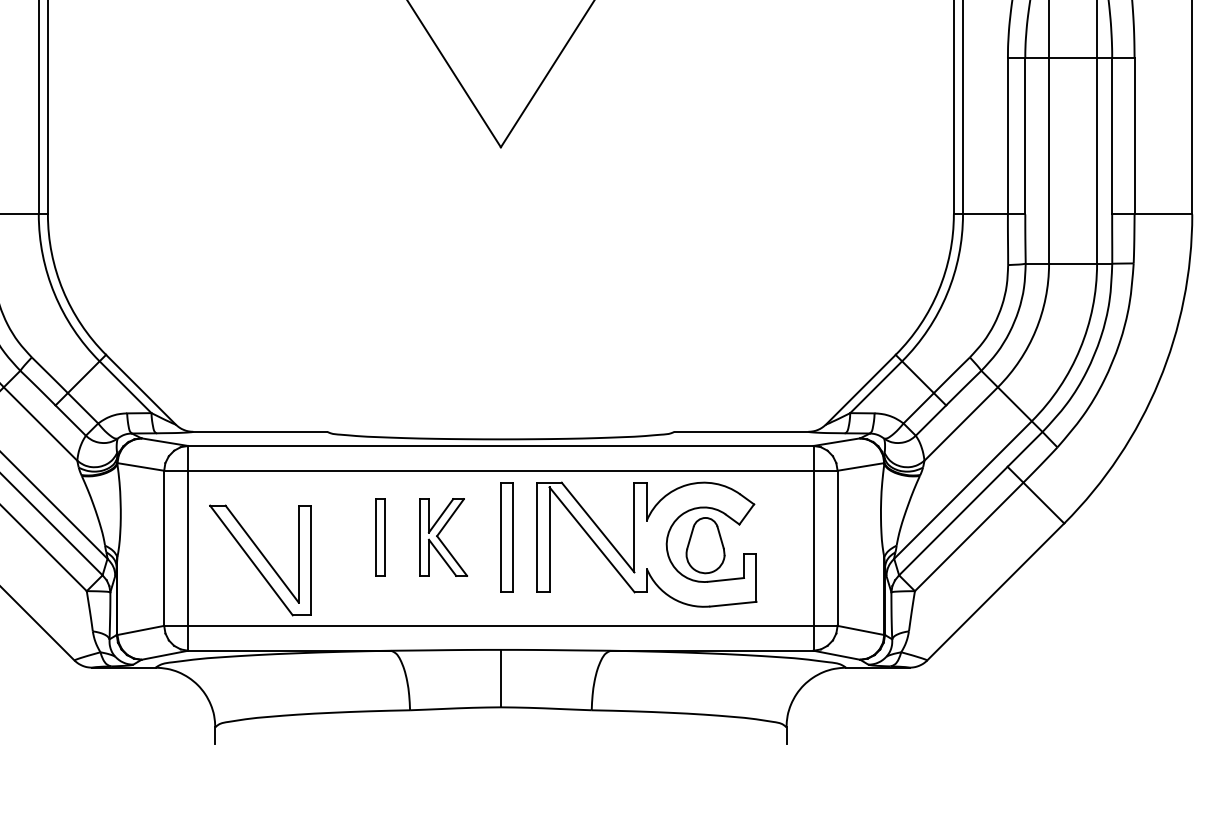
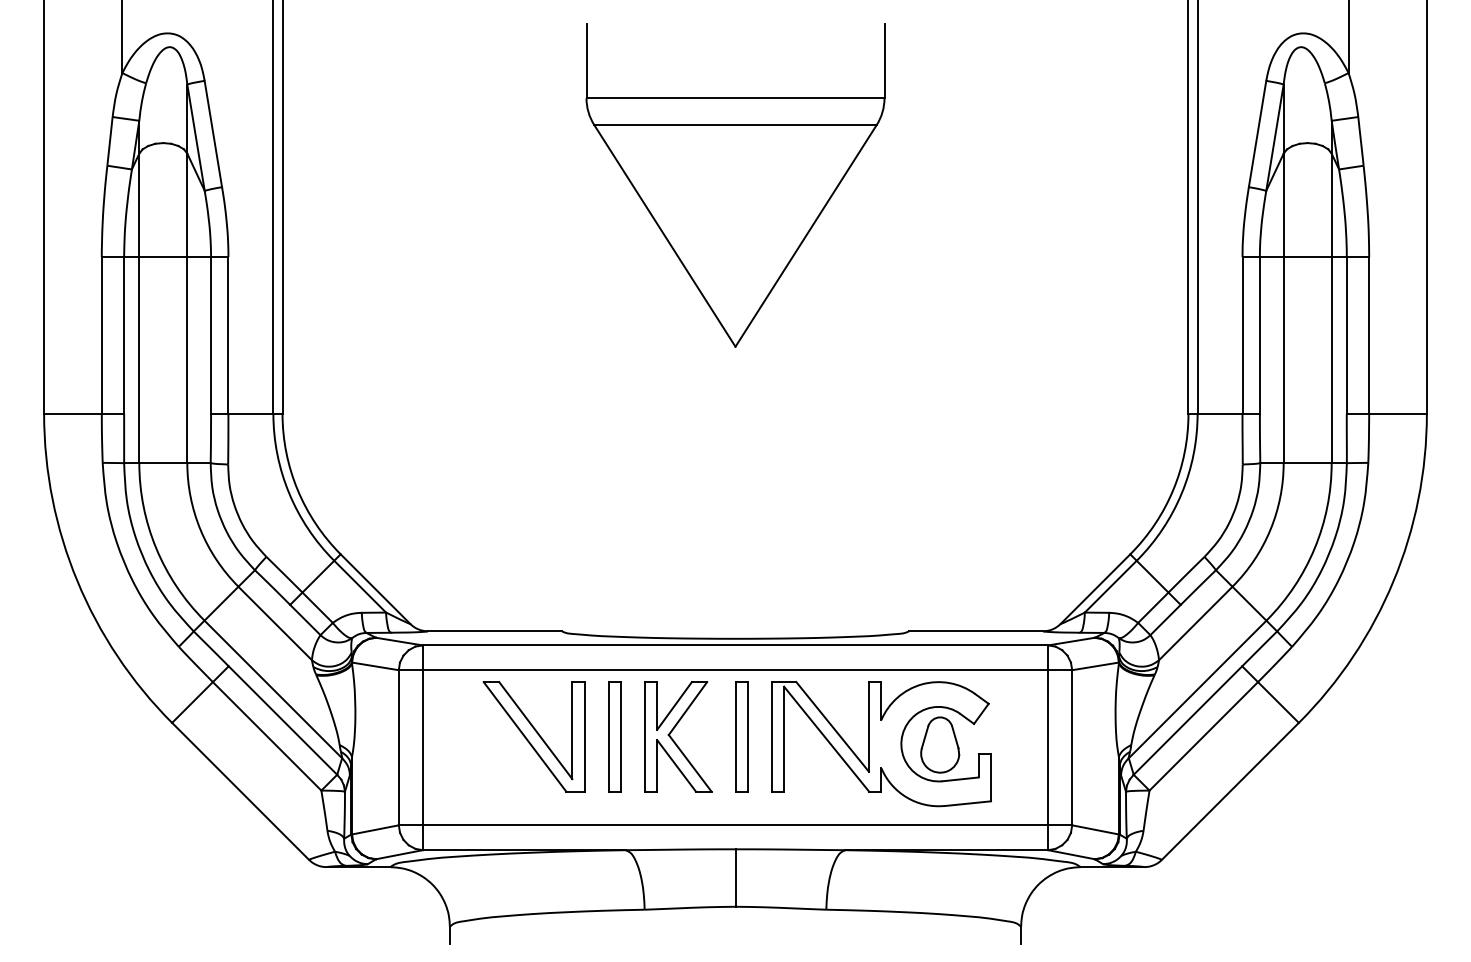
part: (379, 537) -> (614, 736), size x1.43
part: (443, 537) -> (678, 736), size x1.43
part: (259, 560) -> (533, 736), moved

